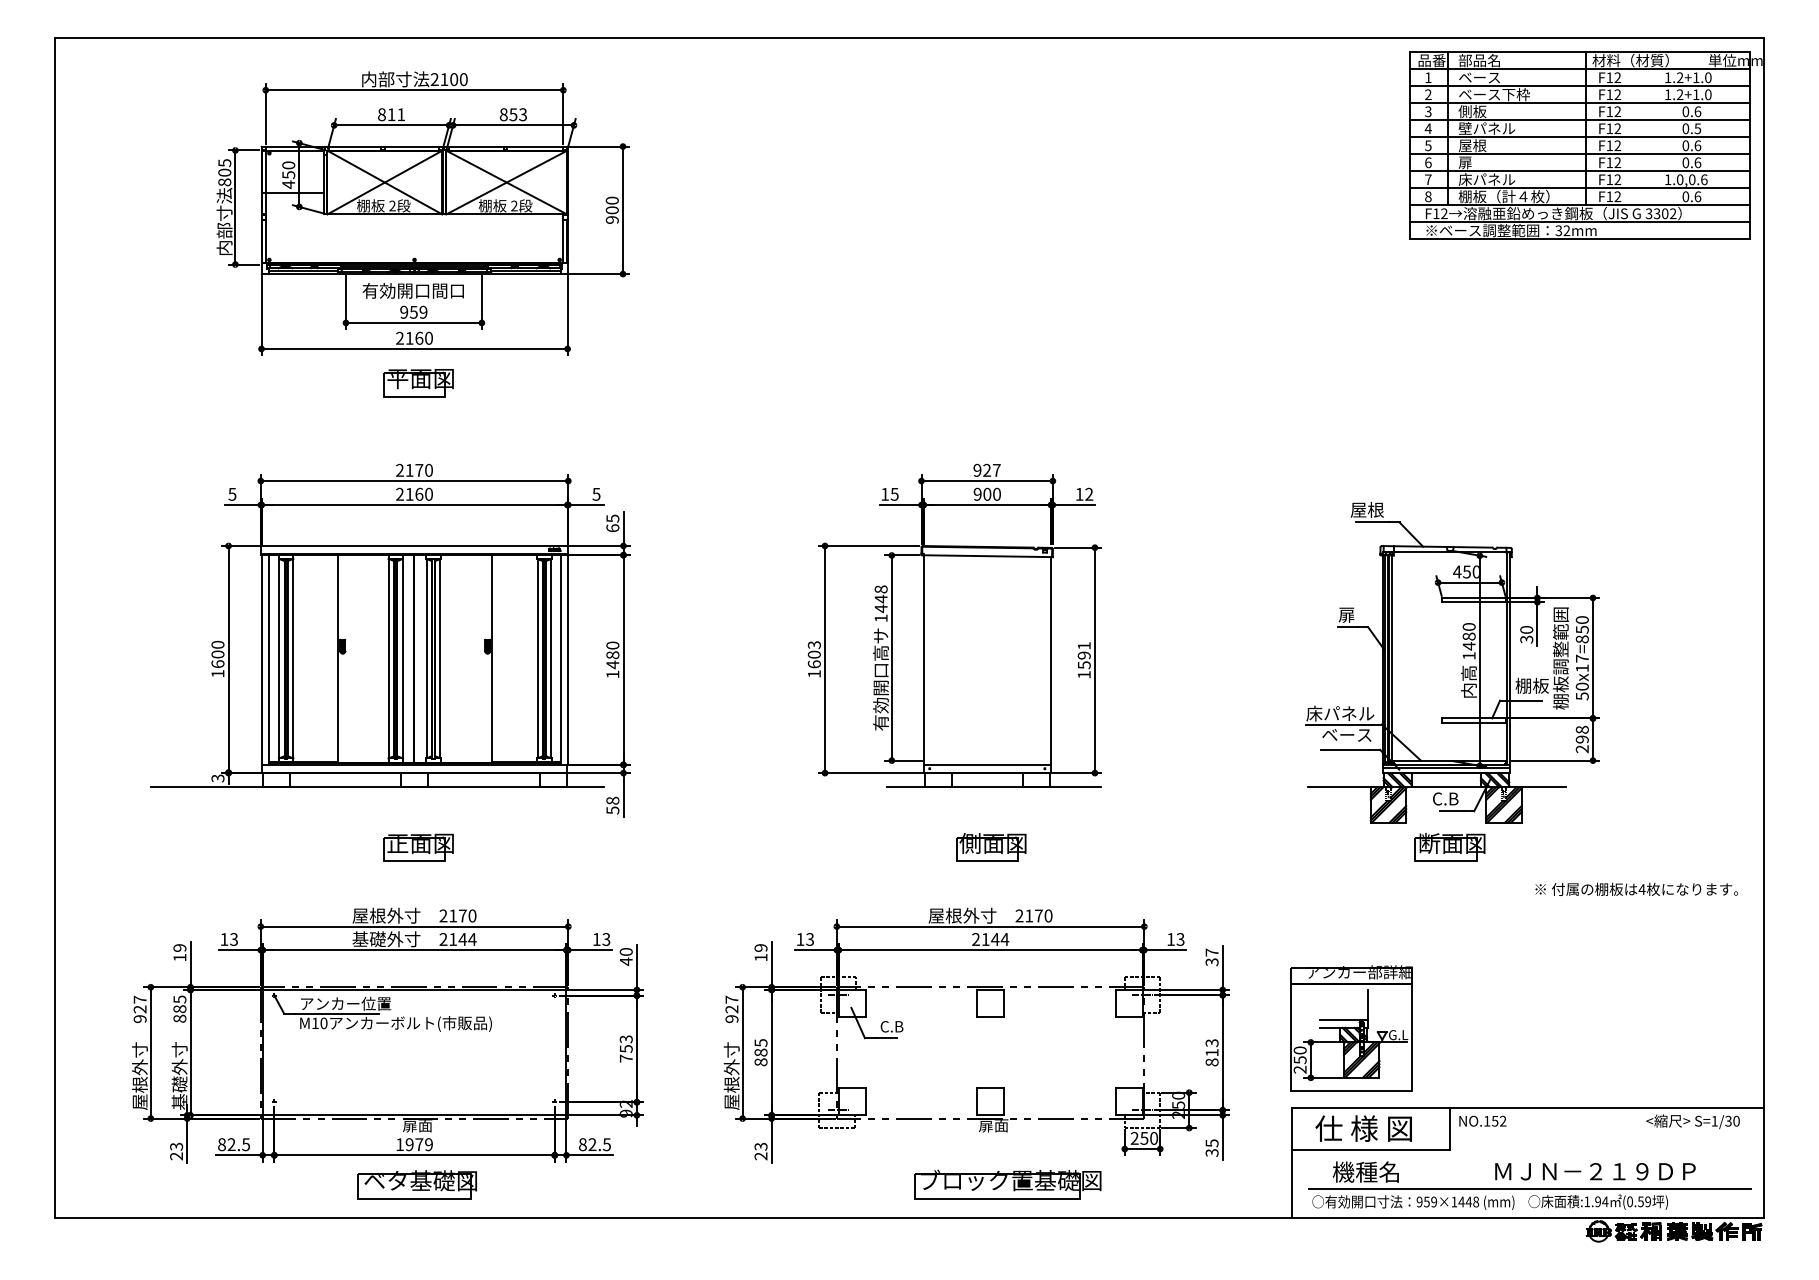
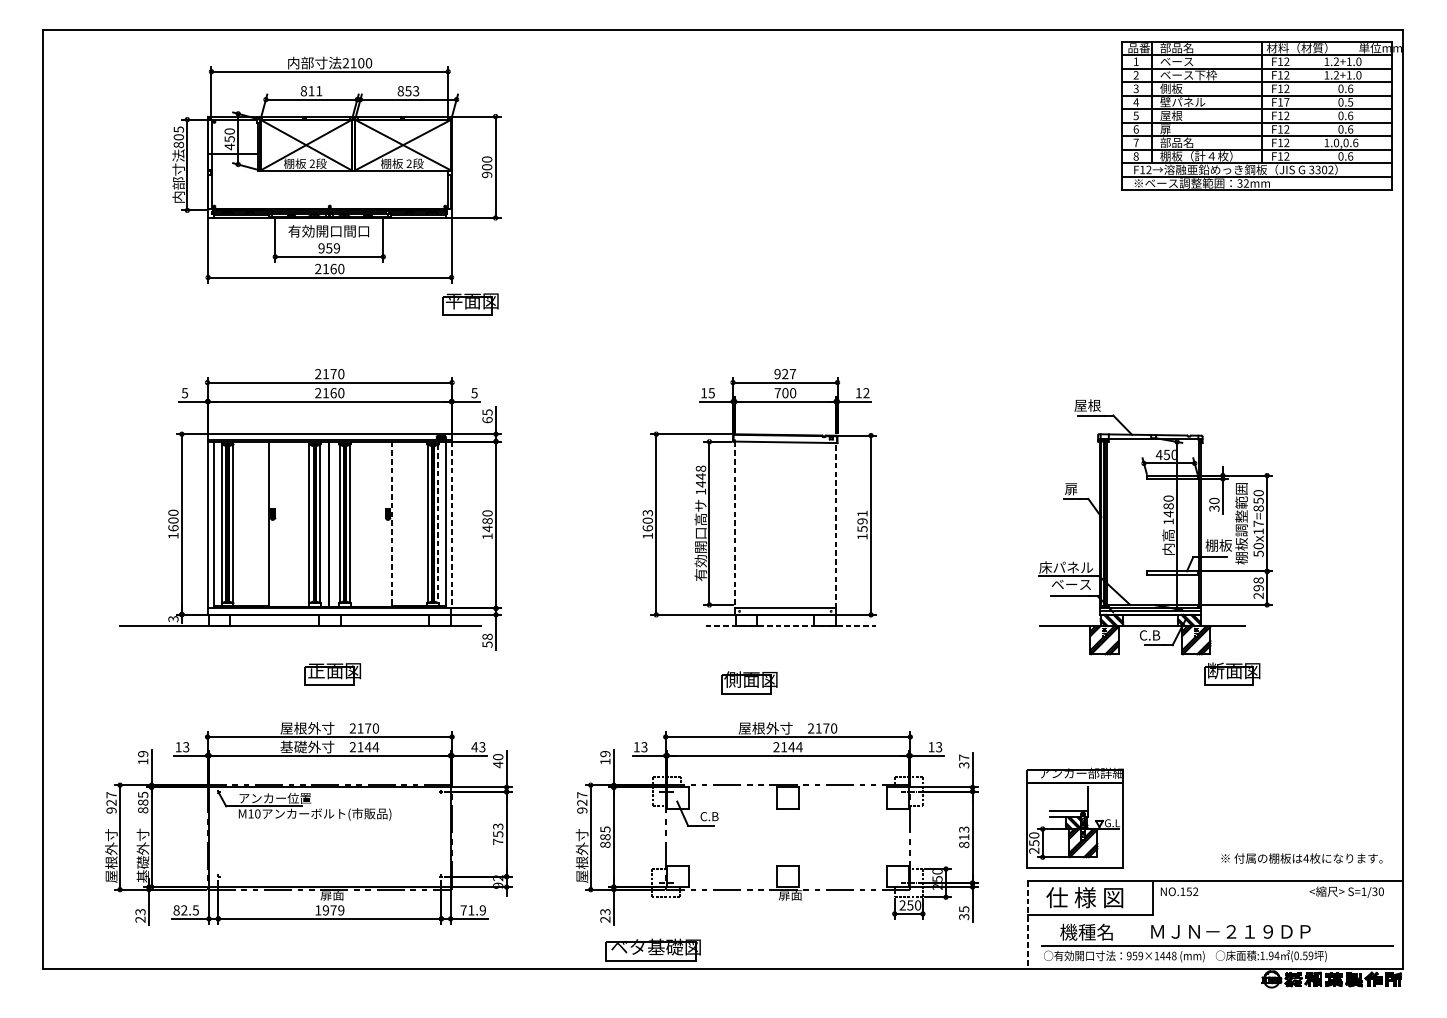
text: (1617, 128) -> (1286, 102), F12 -> F17
text: (1486, 179) -> (1182, 142), 床パネル -> 部品名
part: (418, 383) -> (470, 304), moved
text: (977, 493) -> (777, 392), 900 -> 700
line: (551, 658) -> (438, 523), solid -> dashed
line: (492, 659) -> (391, 524), solid -> dashed
line: (567, 660) -> (451, 525), solid -> dashed
line: (923, 660) -> (734, 525), solid -> dashed
line: (1051, 661) -> (836, 526), solid -> dashed
line: (993, 787) -> (790, 626), solid -> dashed
part: (991, 847) -> (749, 682), moved
part: (1449, 847) -> (1231, 674), moved
text: (1636, 888) -> (1301, 857), moved
text: (596, 939) -> (474, 747), 13 -> 43
text: (594, 1144) -> (472, 910), 82.5 -> 71.9
line: (1292, 1163) -> (1028, 925), solid -> dashed
text: (1595, 1171) -> (1230, 931), moved
part: (416, 1184) -> (652, 950), moved
part: (1007, 1184) -> (801, 942), removed

